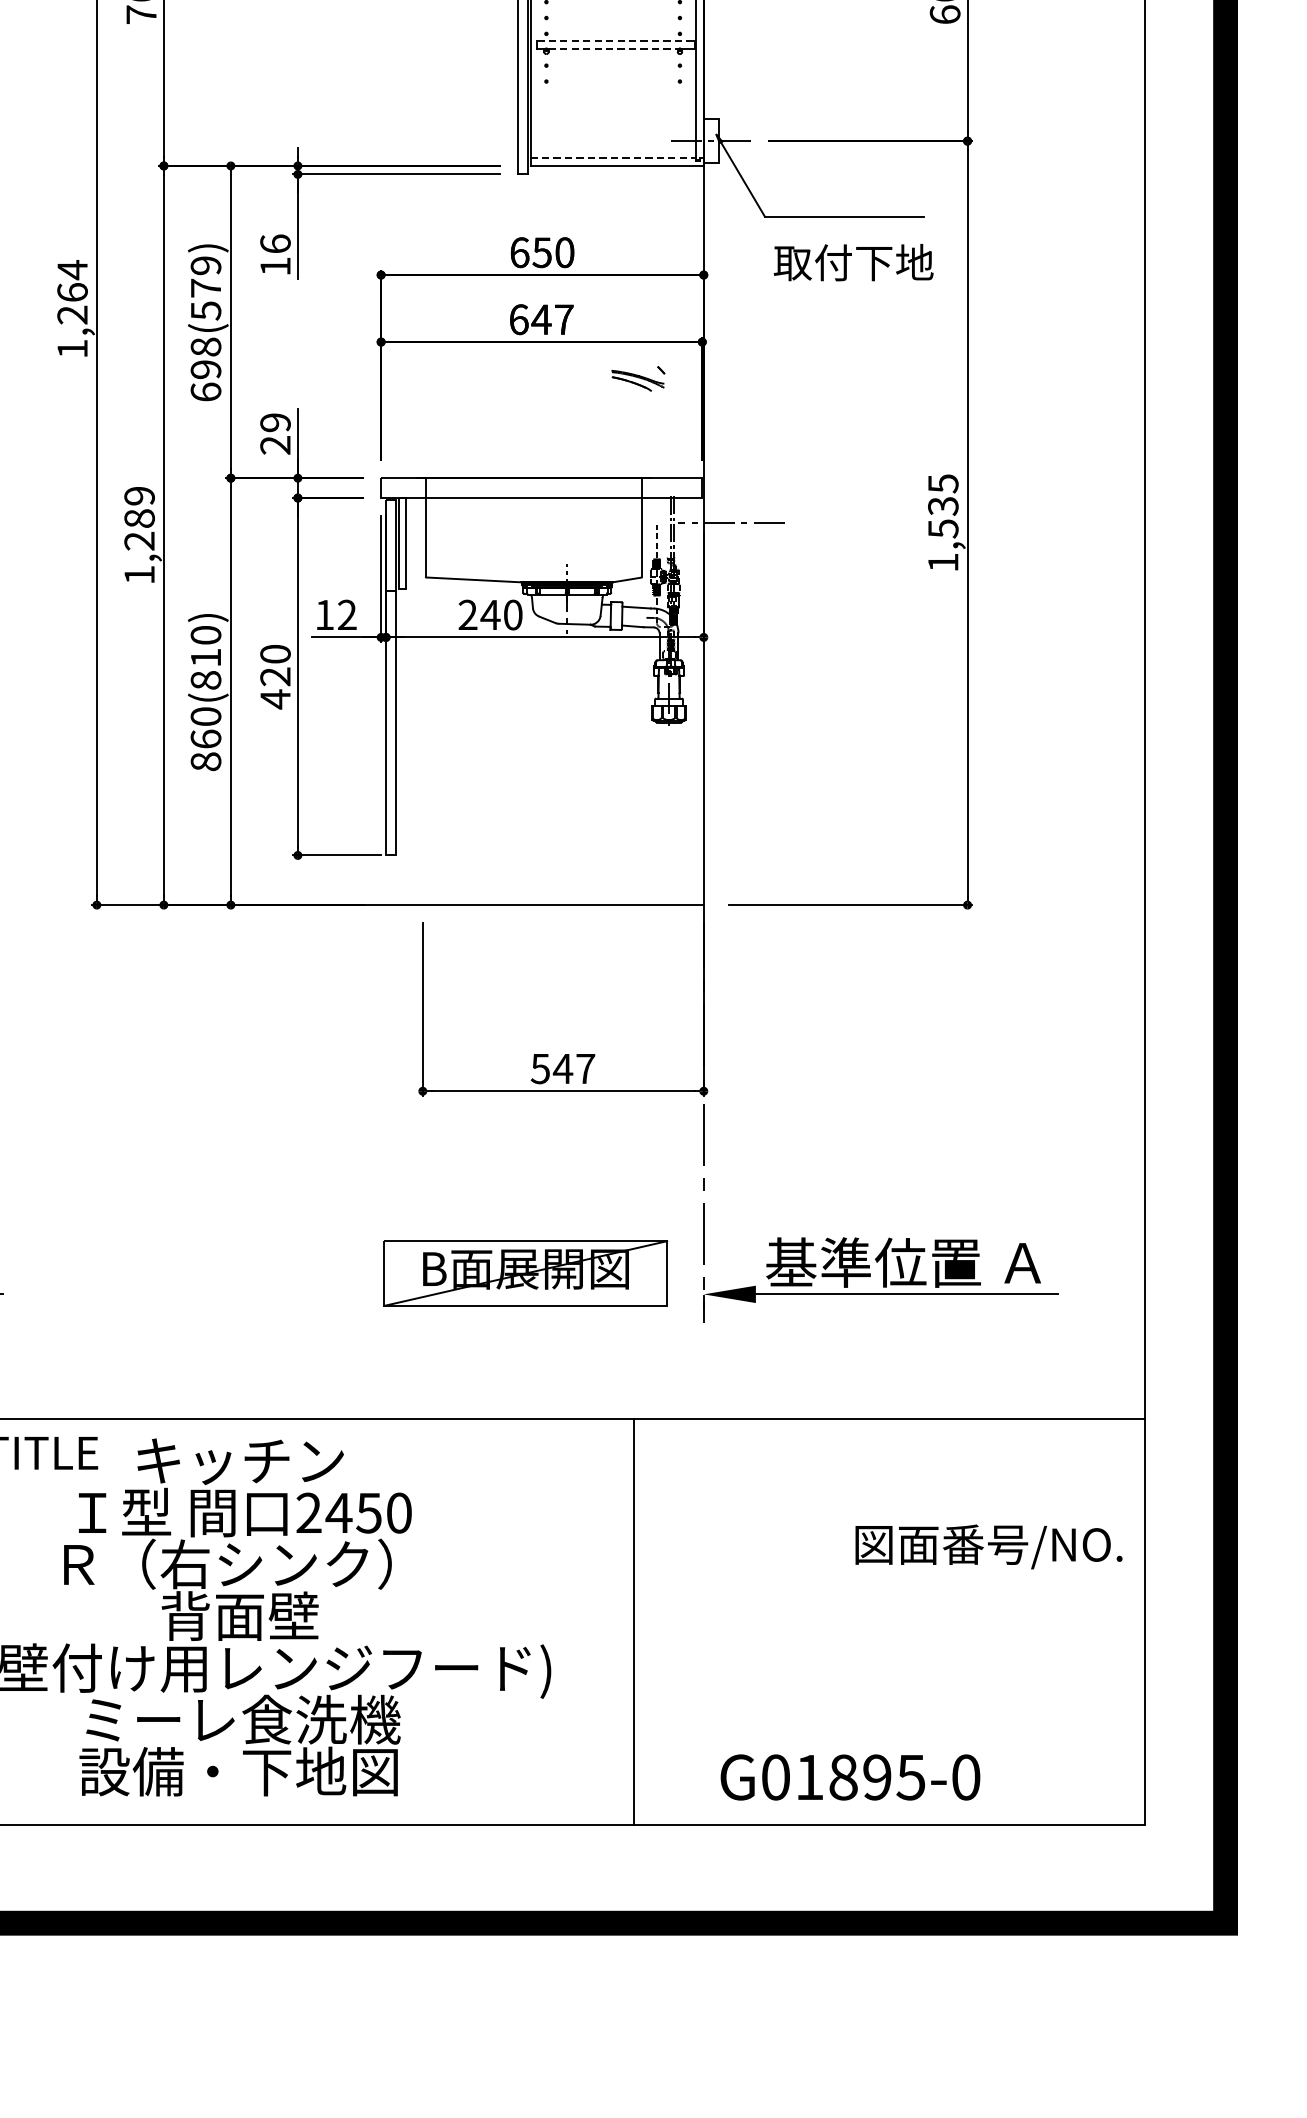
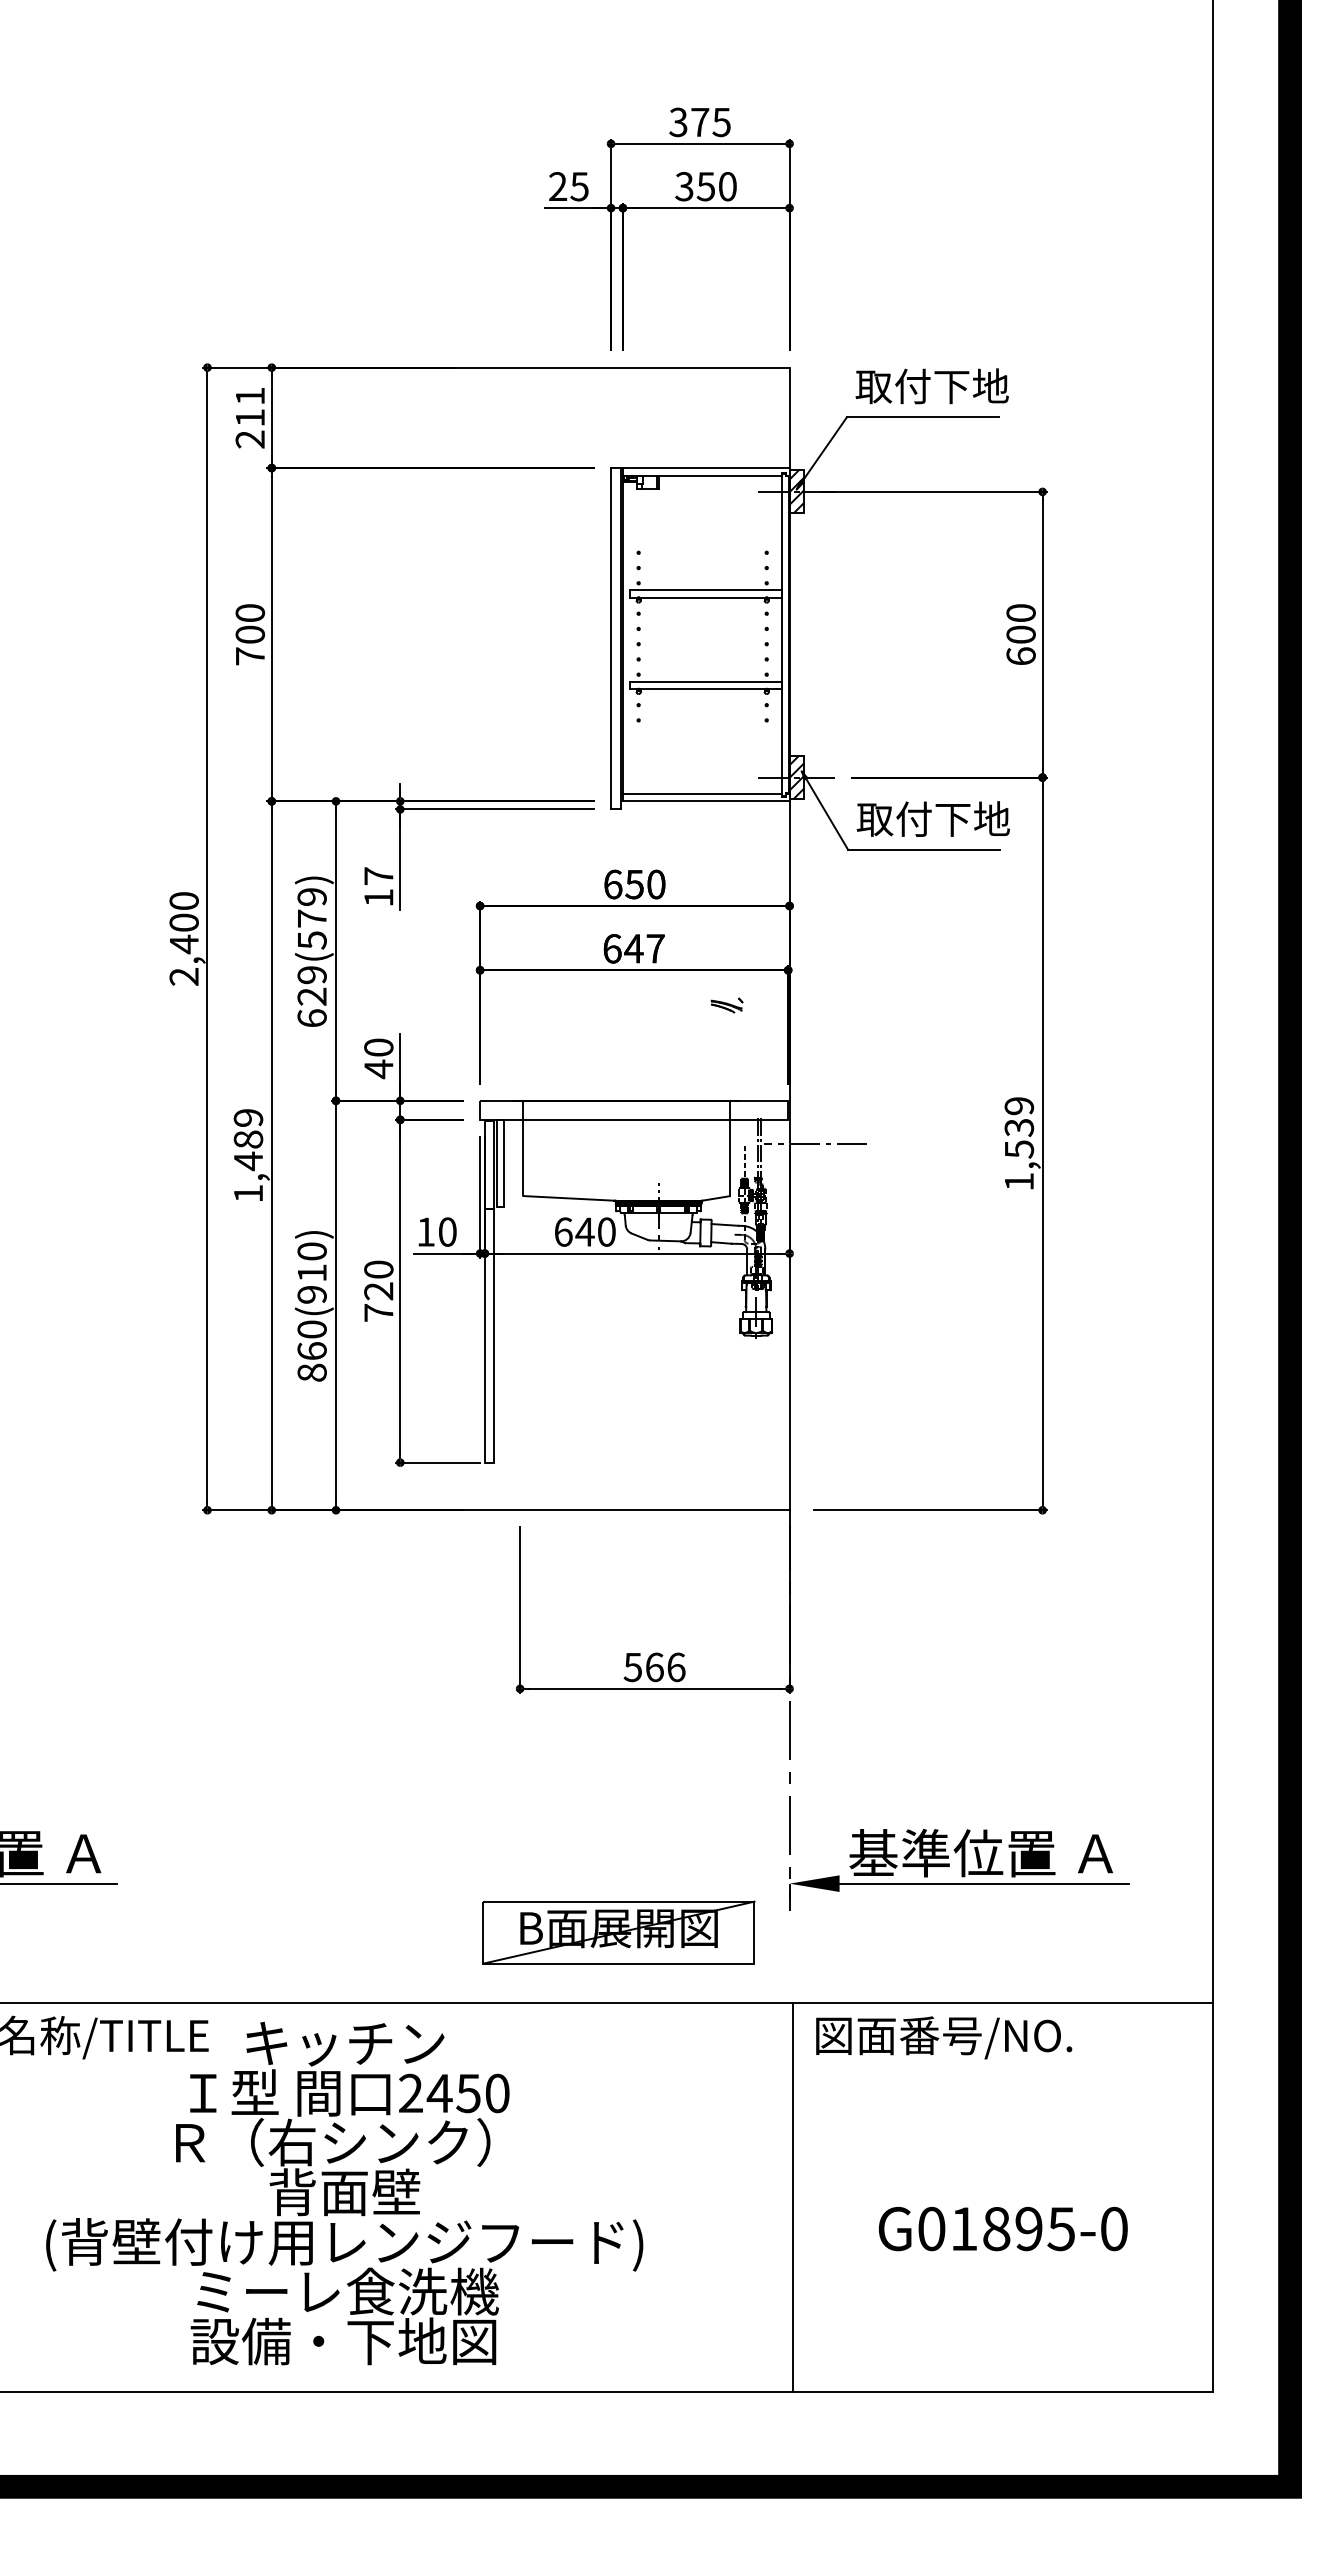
line: (616, 41) -> (705, 681), dashed -> solid
line: (612, 49) -> (702, 689), dashed -> solid
hatch: (710, 141) -> (796, 777), added
line: (614, 157) -> (703, 793), dashed -> solid
text: (275, 244) -> (378, 876), 16 -> 17
text: (852, 262) -> (932, 818), moved
text: (71, 308) -> (183, 938), 1,264 -> 2,400
text: (205, 357) -> (311, 985), 698(579) -> 629(579)
part: (637, 378) -> (726, 1005), size x0.62
text: (275, 434) -> (378, 1058), 29 -> 40
text: (942, 484) -> (1018, 1106), 1,535 -> 1,539
text: (138, 541) -> (247, 1161), 1,289 -> 1,489
text: (347, 614) -> (447, 1231), 12 -> 10
text: (468, 614) -> (563, 1231), 240 -> 640
text: (205, 680) -> (311, 1294), 860(810) -> 860(910)
text: (275, 698) -> (378, 1312), 420 -> 720
text: (573, 1069) -> (664, 1667), 547 -> 566
part: (525, 1273) -> (618, 1932), moved
text: (989, 1546) -> (944, 2037), moved
line: (633, 1621) -> (793, 2197), moved
text: (849, 1777) -> (1002, 2229), moved

